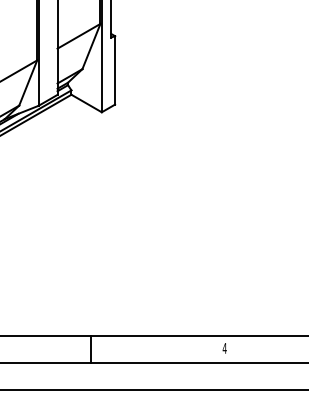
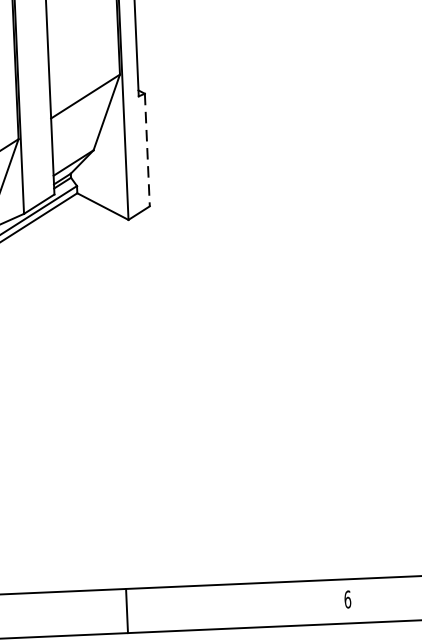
line: (115, 70) -> (148, 150), solid -> dashed
text: (224, 348) -> (347, 599), 4 -> 6

